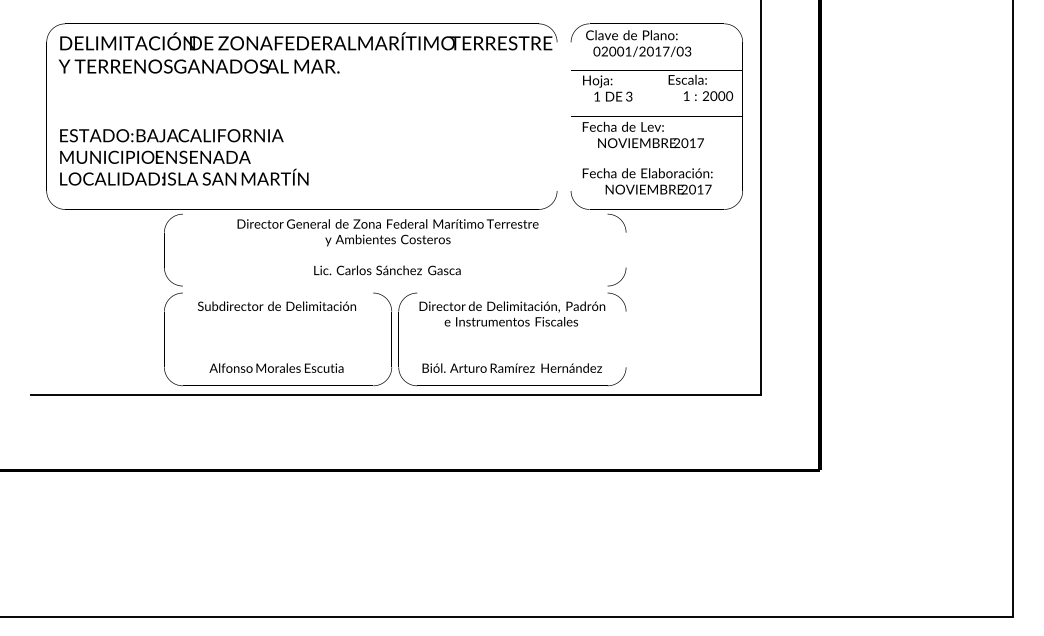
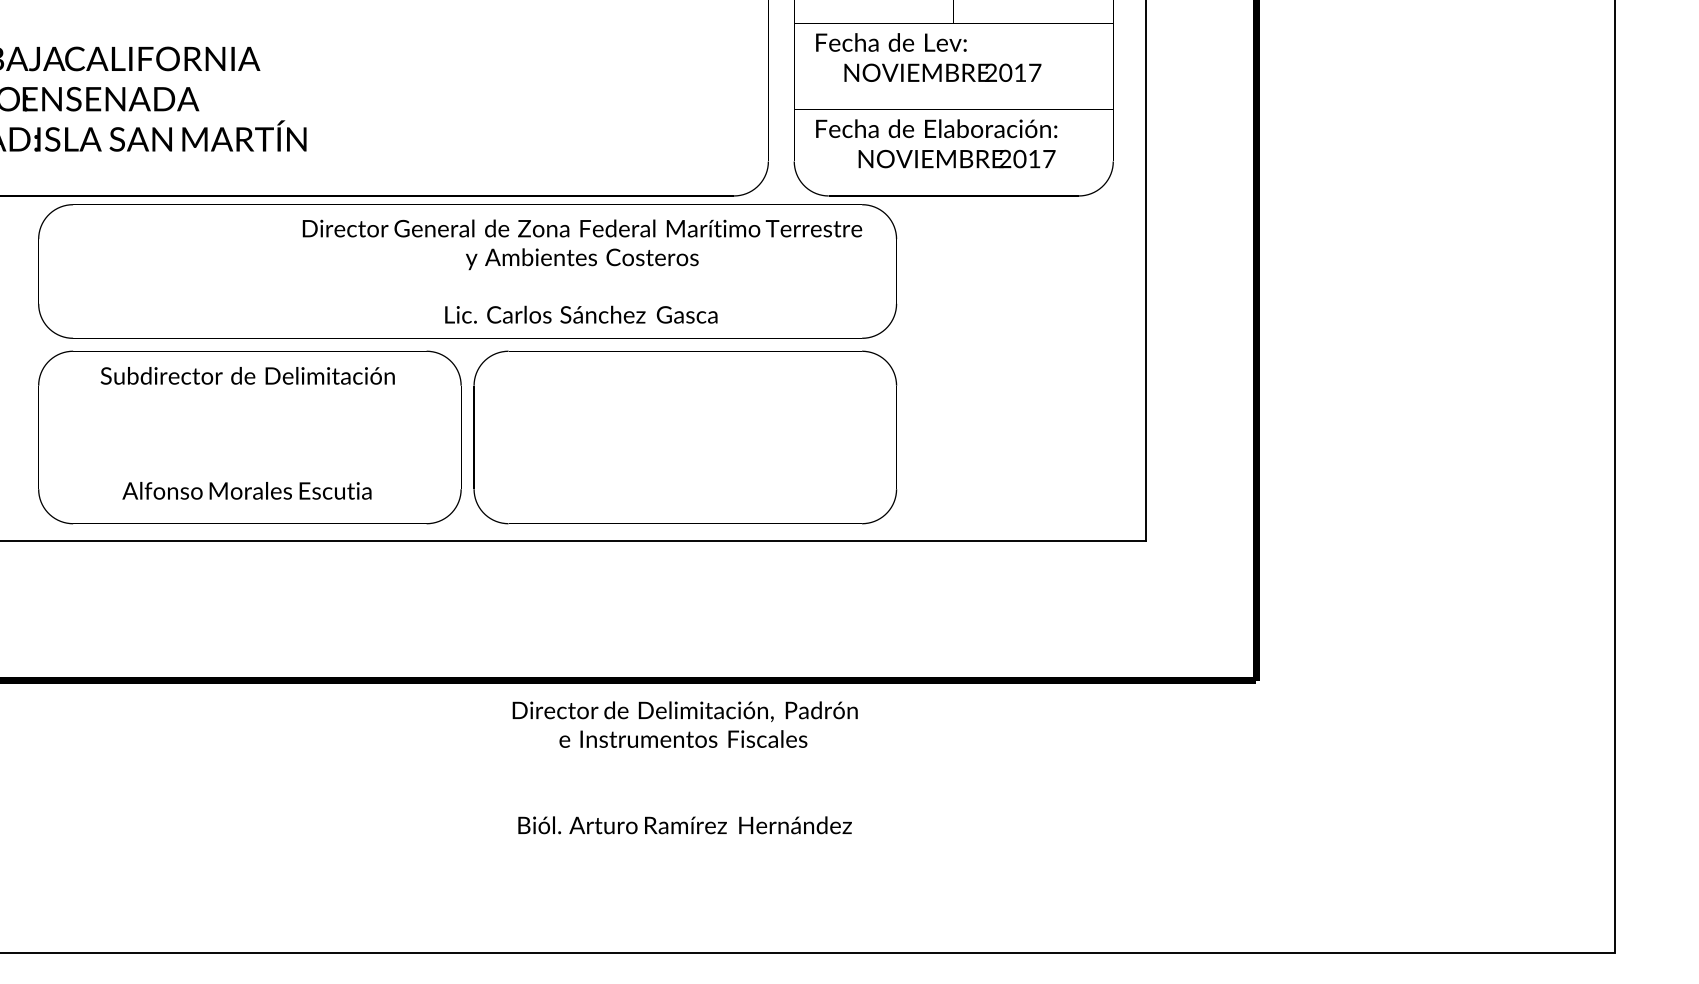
text: (387, 247) -> (581, 272), moved
text: (512, 336) -> (685, 766), moved

